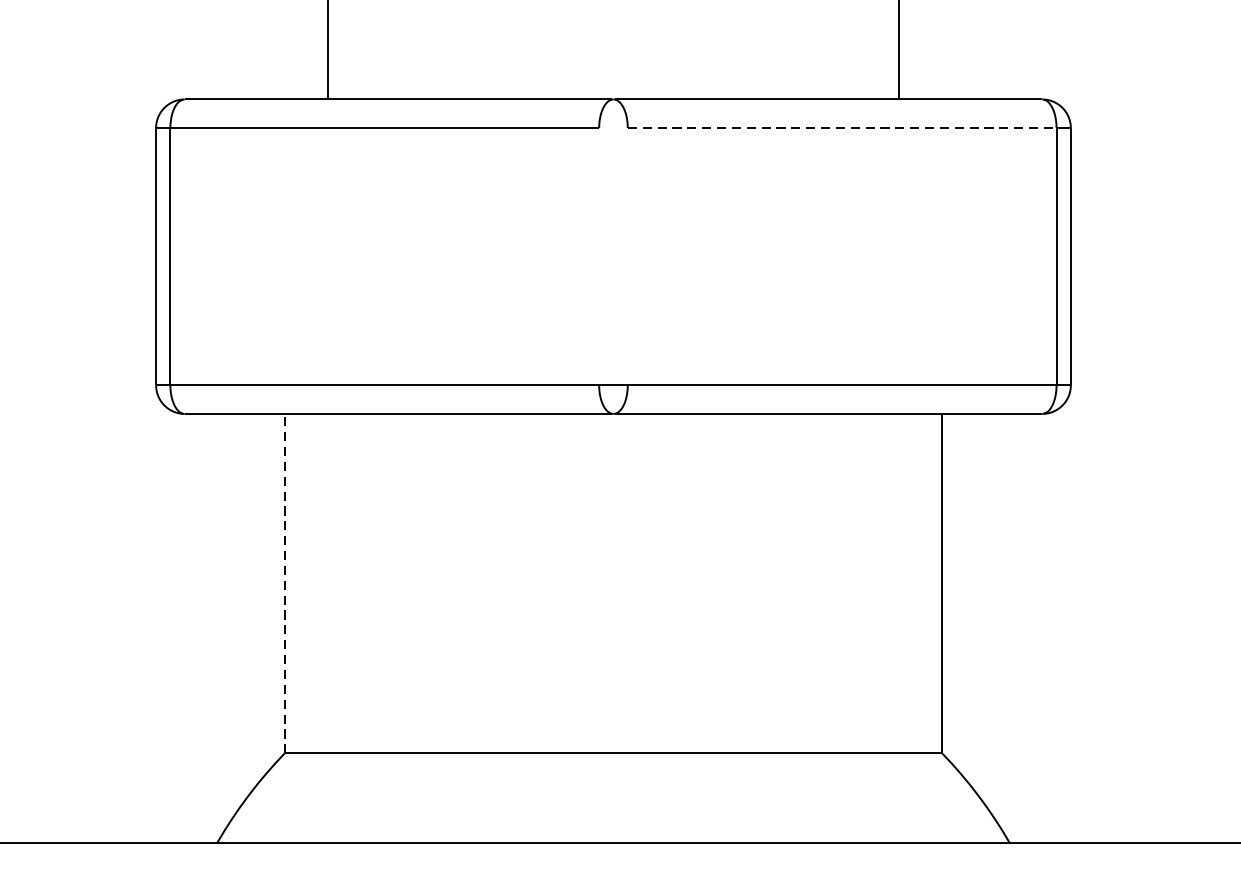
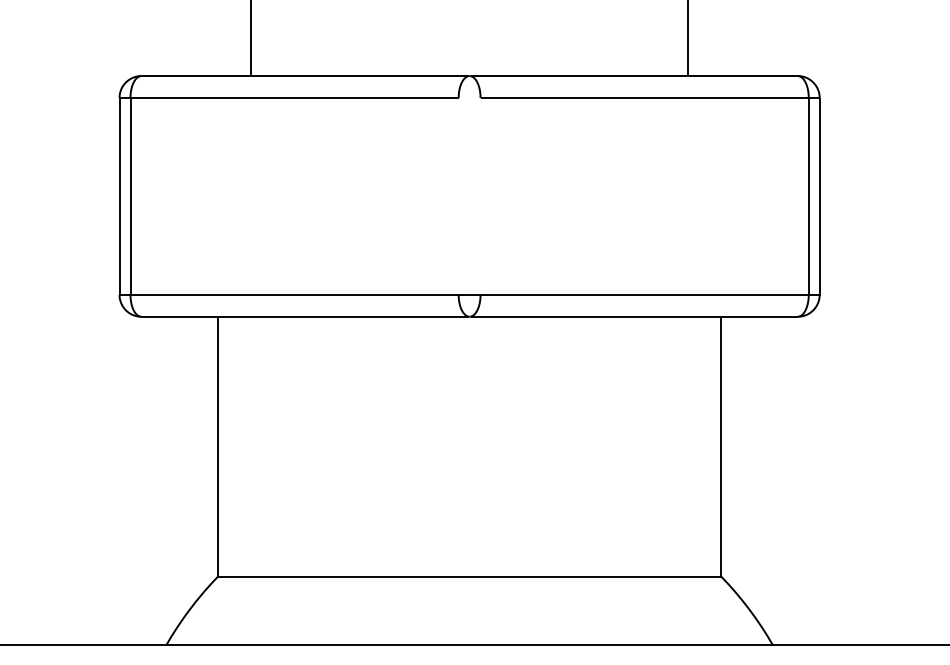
line: (843, 127) -> (645, 97), dashed -> solid
line: (285, 583) -> (218, 446), dashed -> solid

